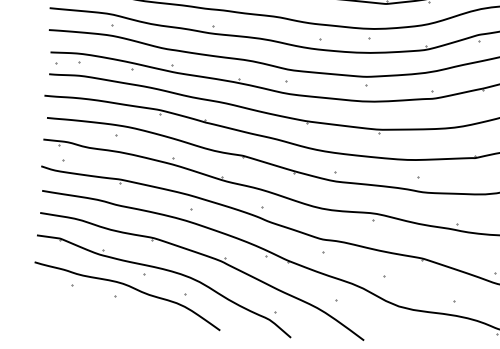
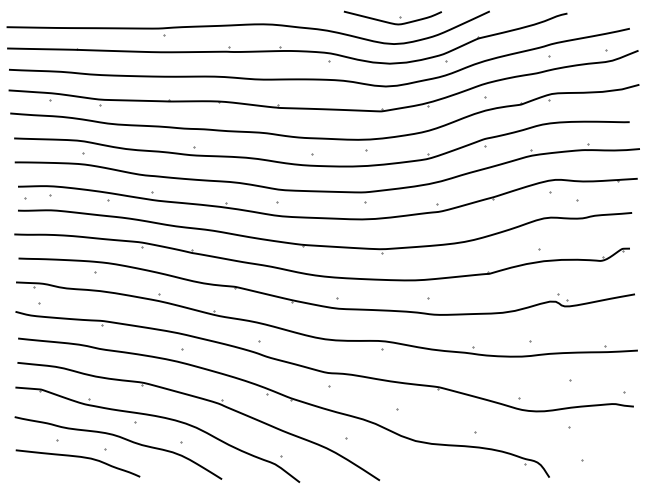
curve: (89, 302) -> (77, 457), added

